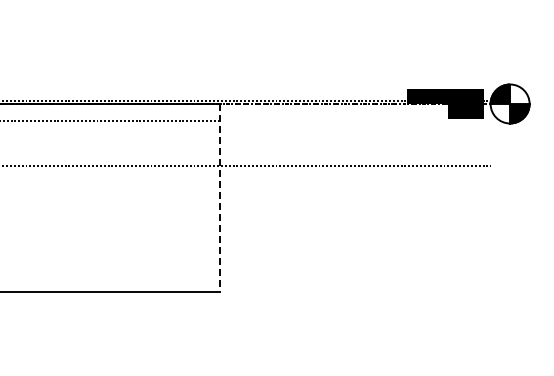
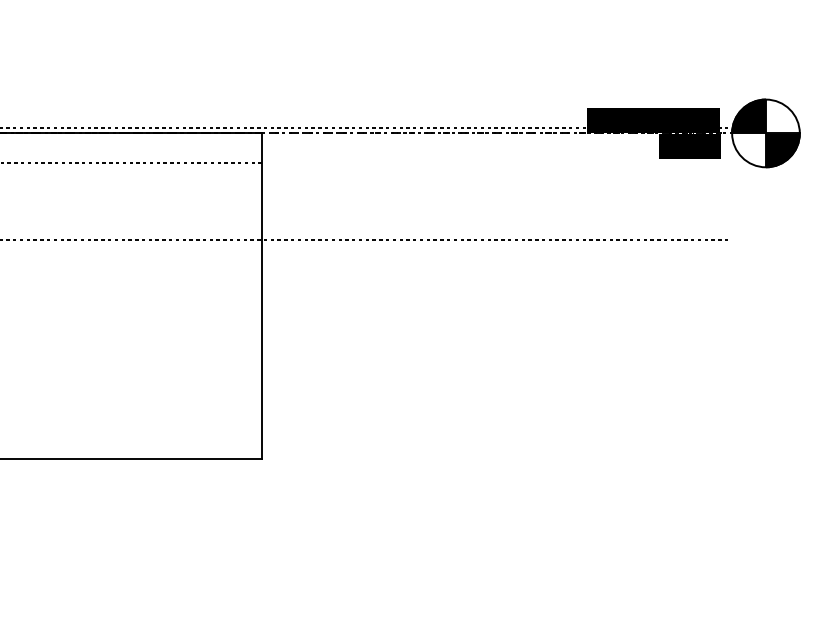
line: (219, 197) -> (261, 295), dashed -> solid

